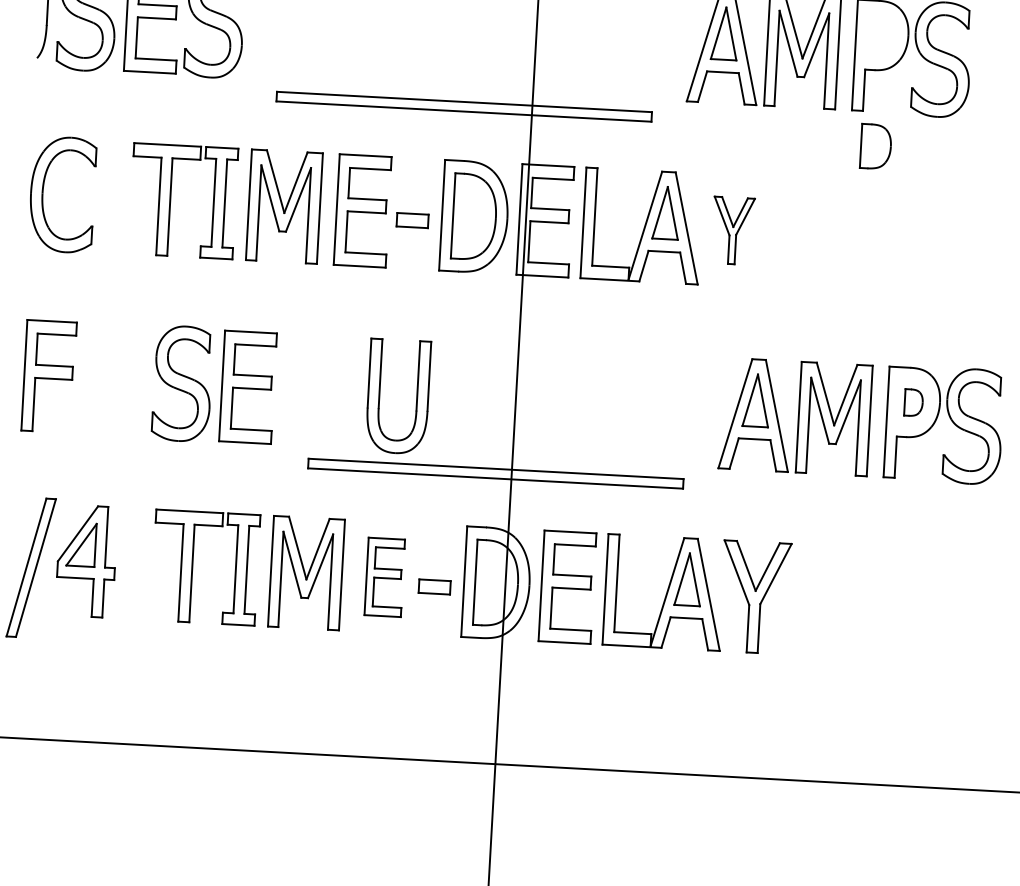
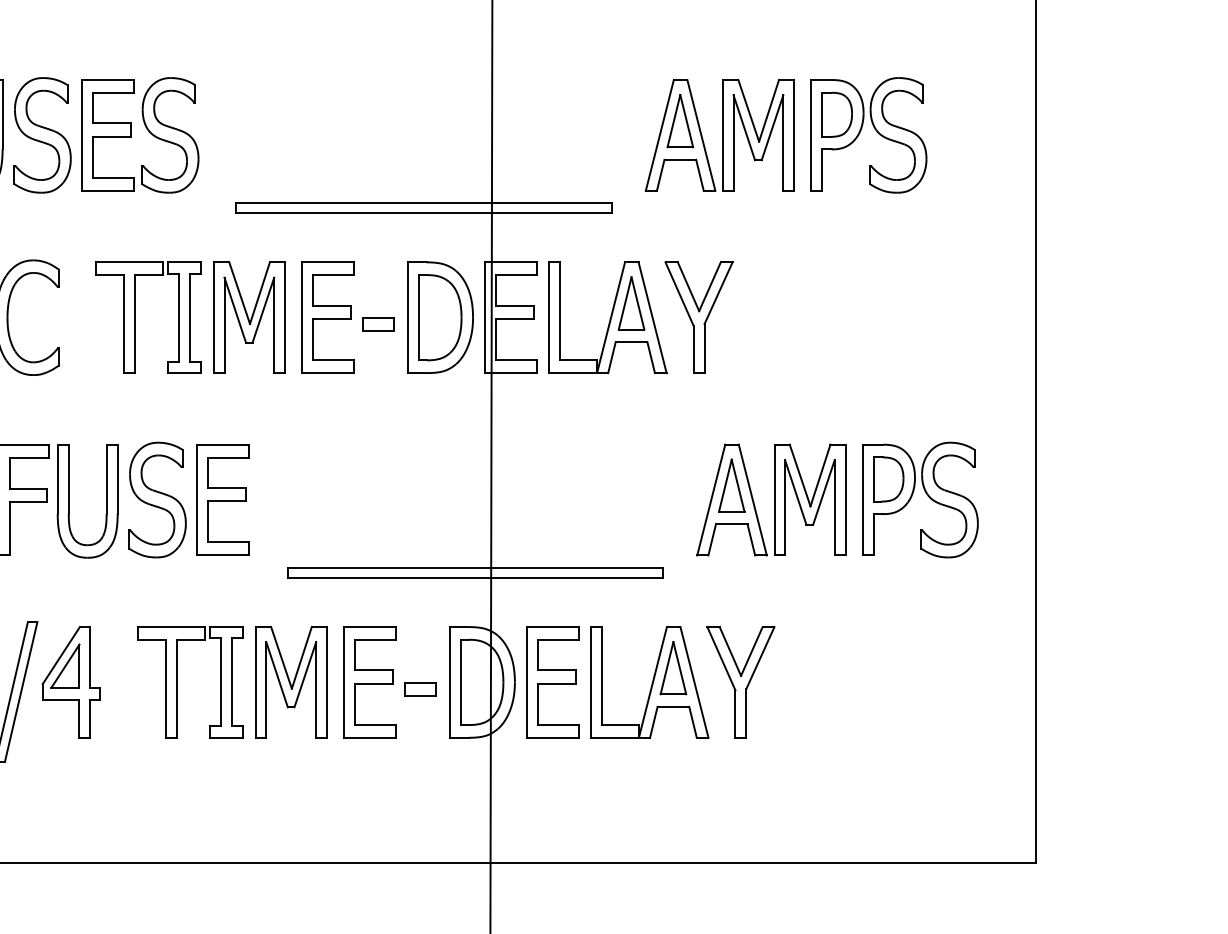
part: (875, 146) -> (836, 114), moved
part: (732, 230) -> (698, 317), size x1.67
part: (380, 395) -> (69, 501), moved
part: (913, 402) -> (888, 479), size x1.67
part: (384, 577) -> (369, 682), size x1.43

